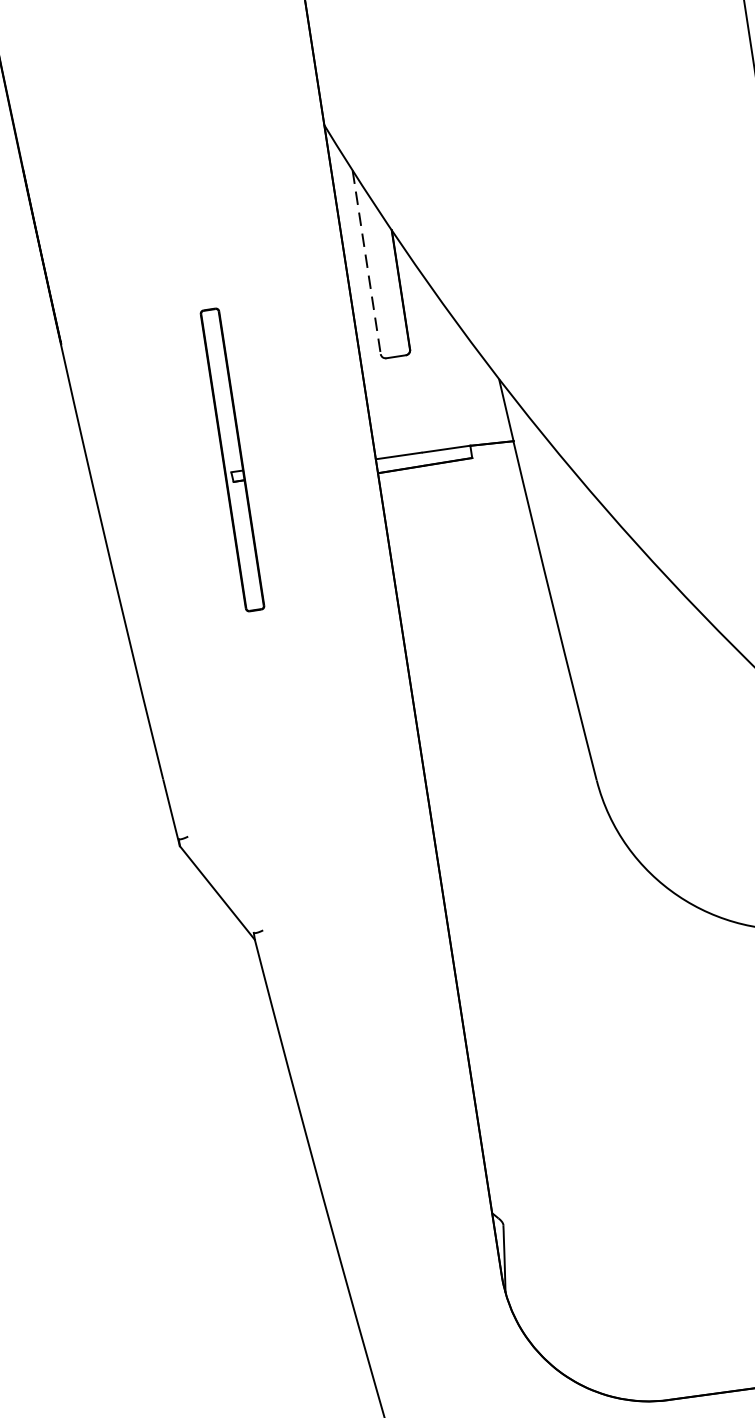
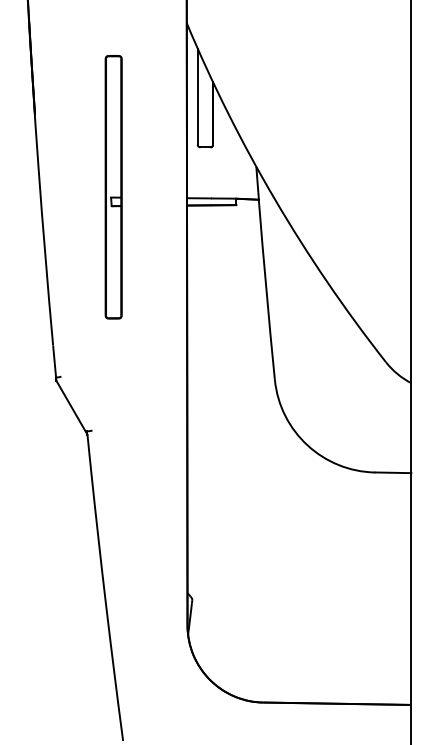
line: (366, 263) -> (197, 97), dashed -> solid
part: (232, 460) -> (113, 187), size x1.67

